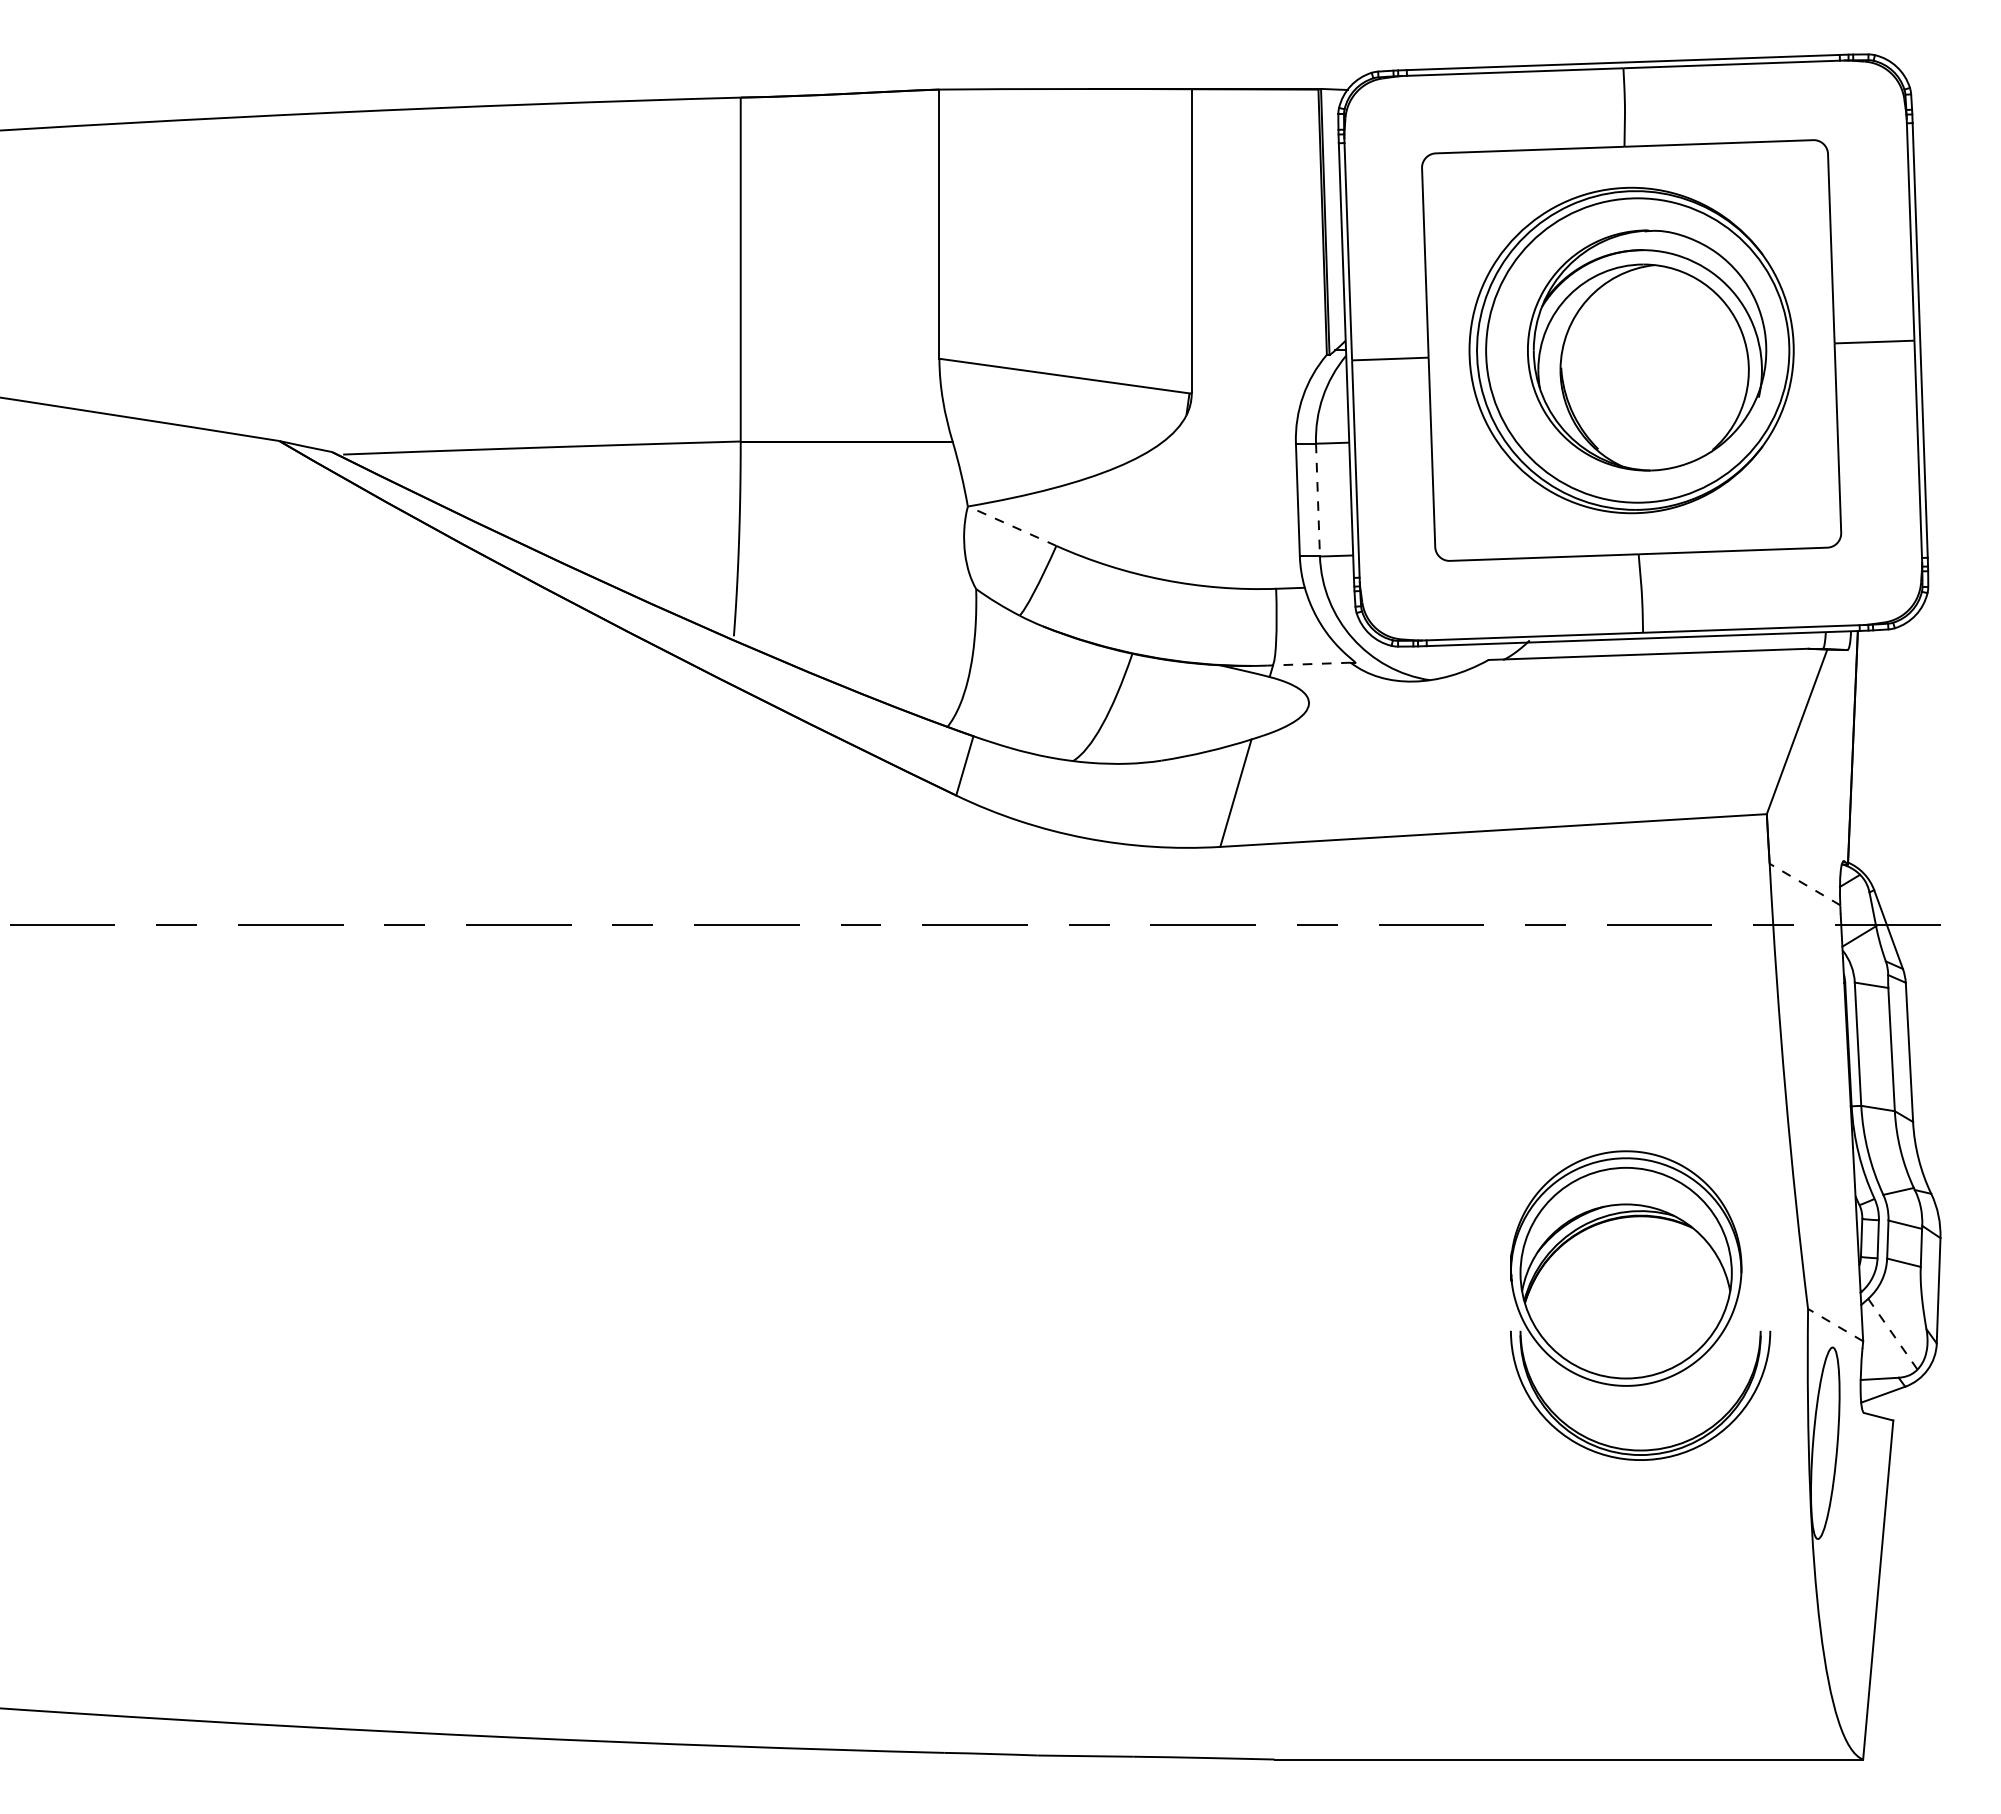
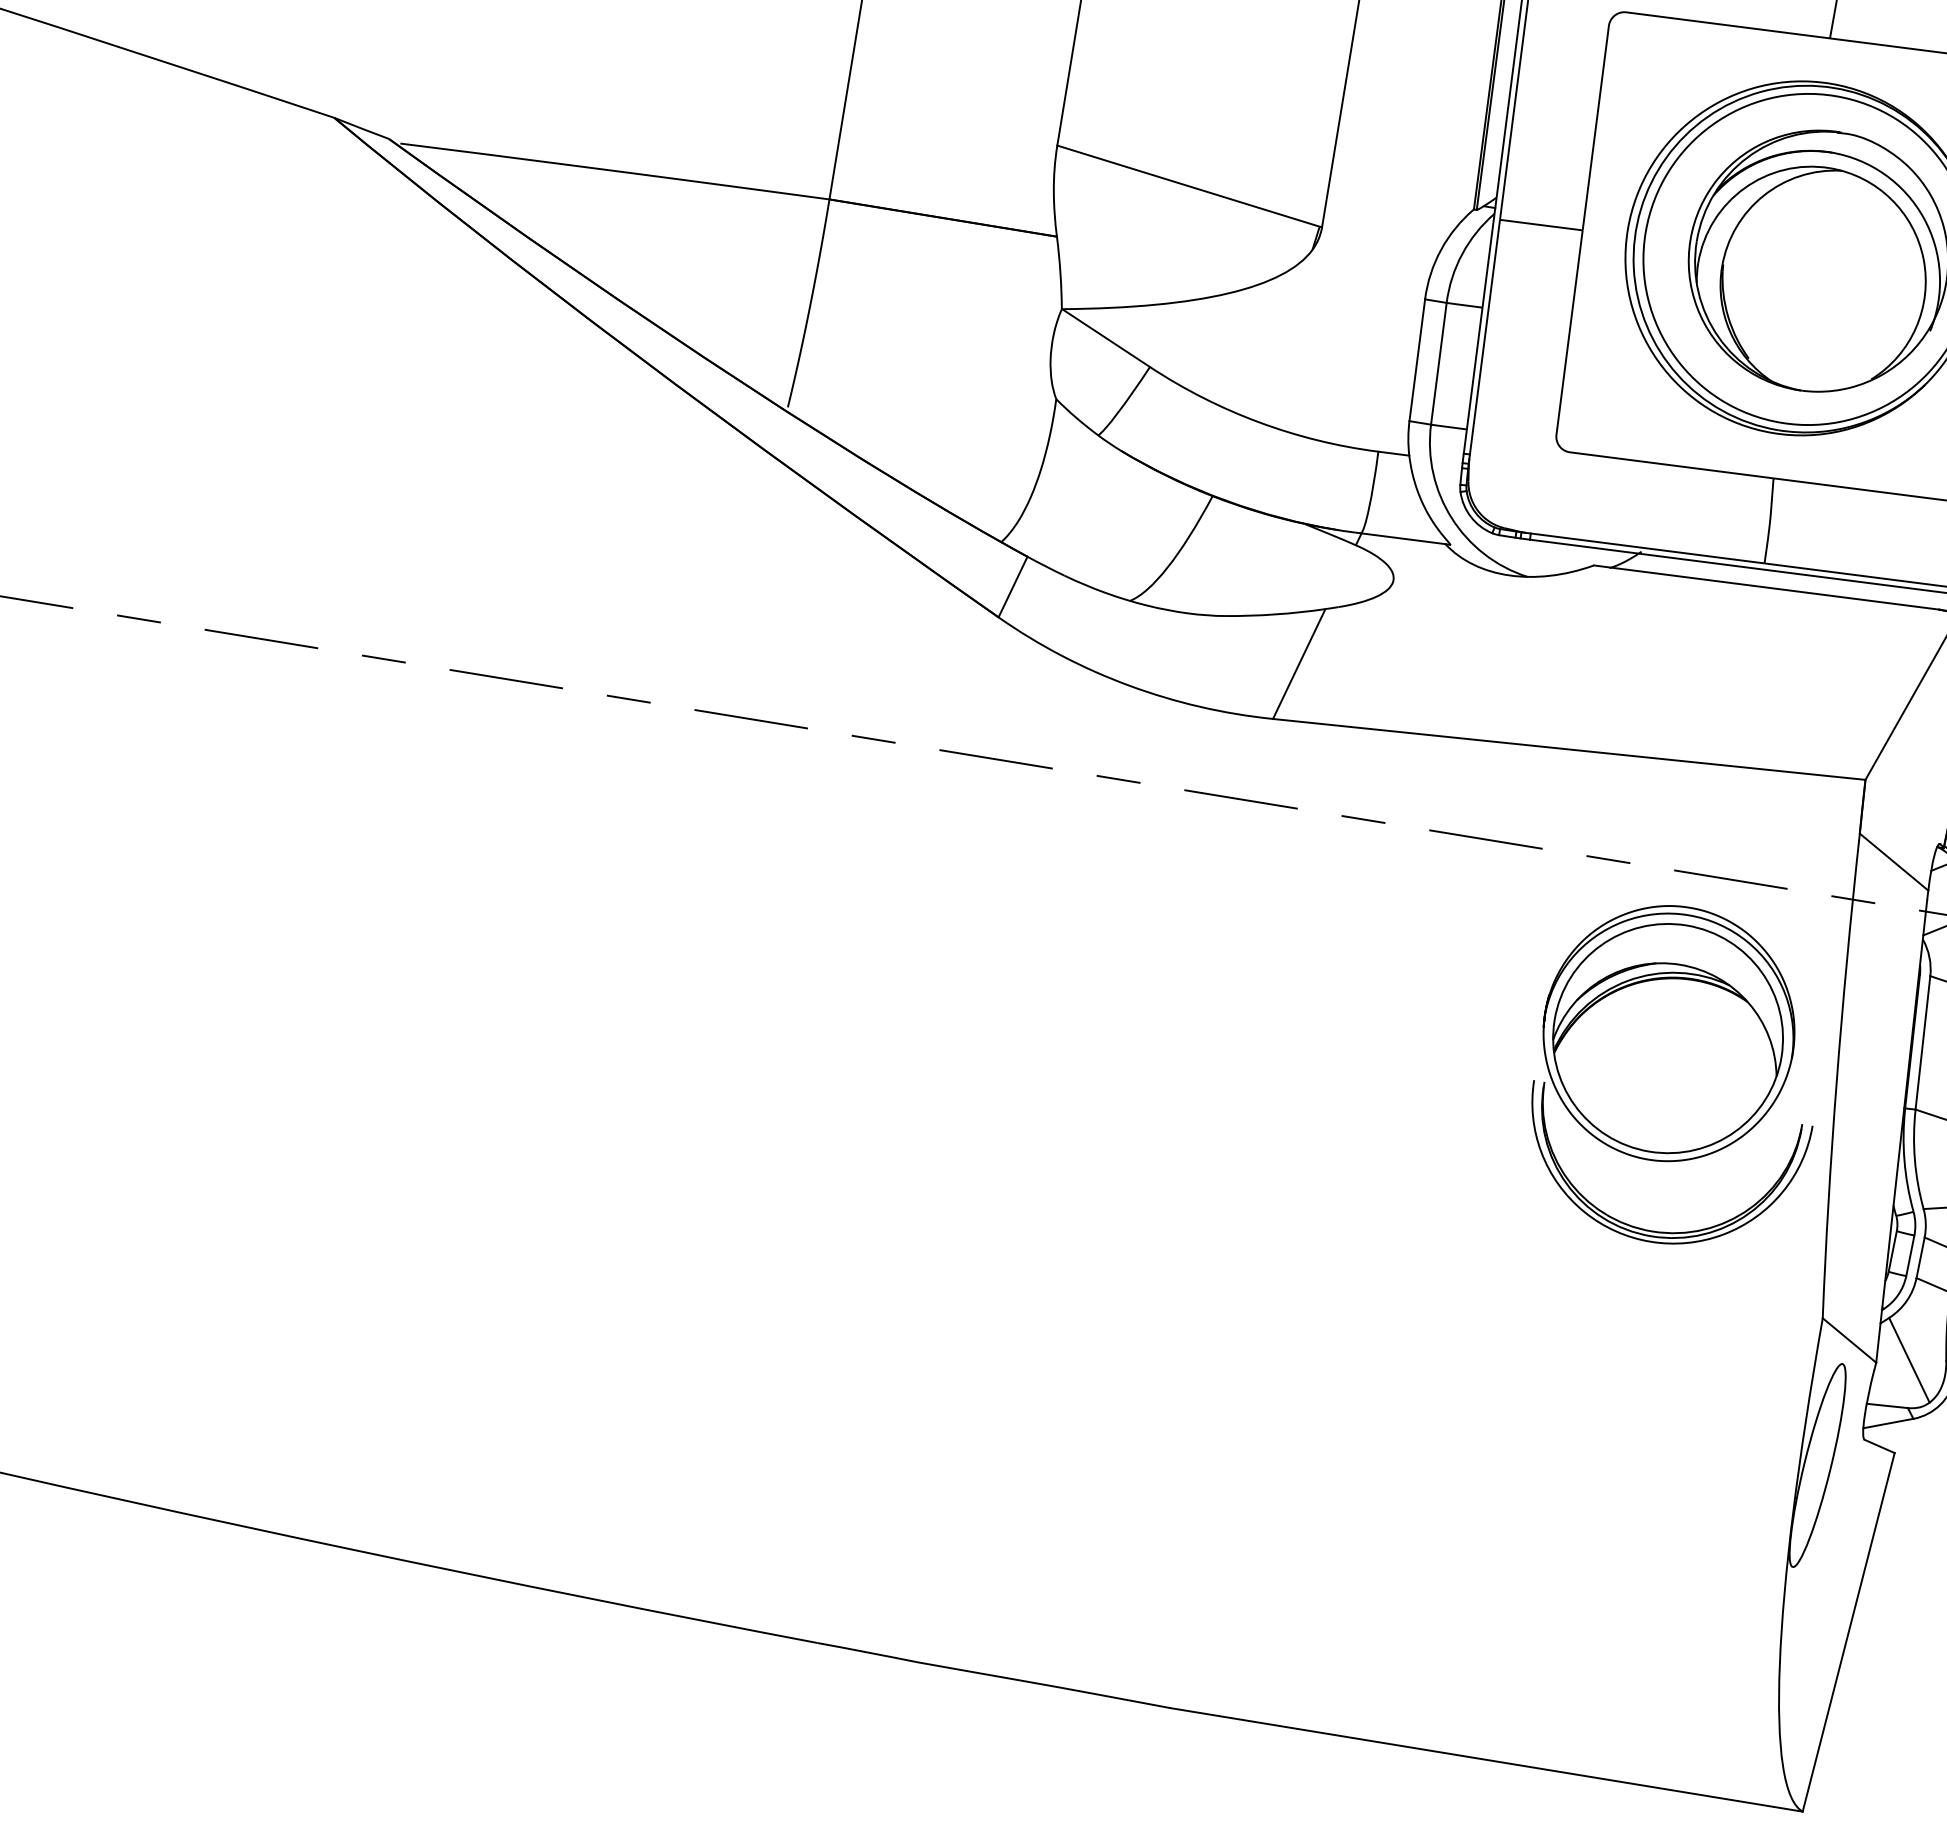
line: (1318, 500) -> (1439, 364), dashed -> solid
line: (1011, 526) -> (1105, 338), dashed -> solid
line: (1311, 664) -> (1402, 539), dashed -> solid
line: (1805, 884) -> (1894, 862), dashed -> solid
part: (1640, 1305) -> (1677, 1075), moved
line: (1835, 1325) -> (1849, 1340), dashed -> solid
line: (1892, 1333) -> (1909, 1359), dashed -> solid

